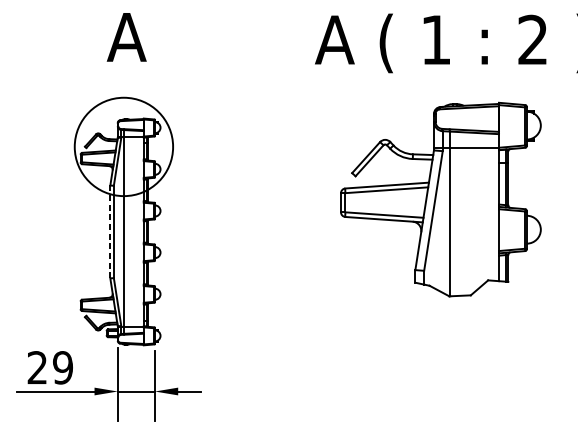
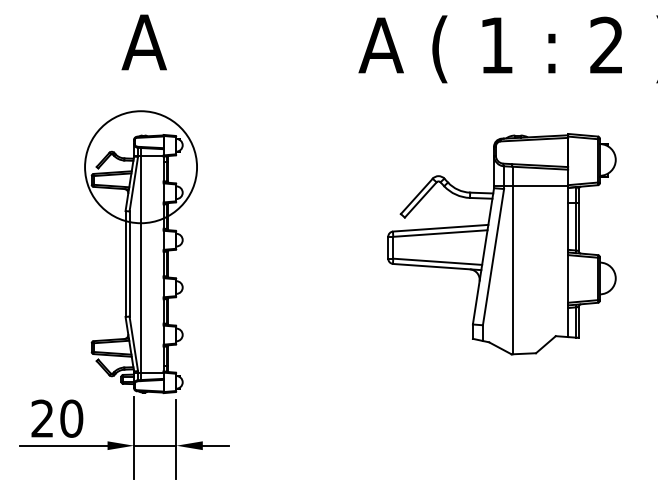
part: (440, 199) -> (501, 244), moved
line: (110, 232) -> (125, 264), dashed -> solid
text: (62, 367) -> (71, 418), 29 -> 20

